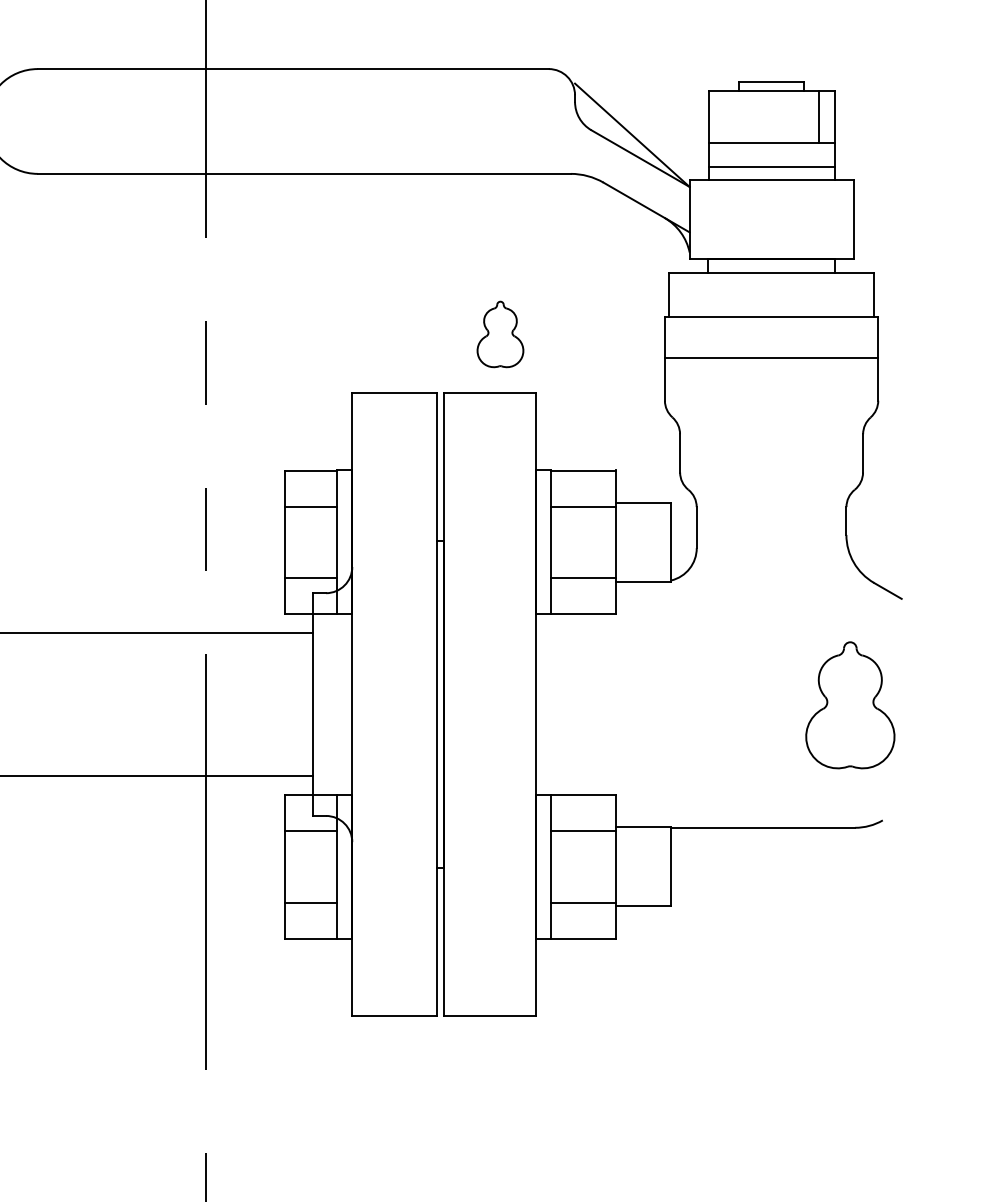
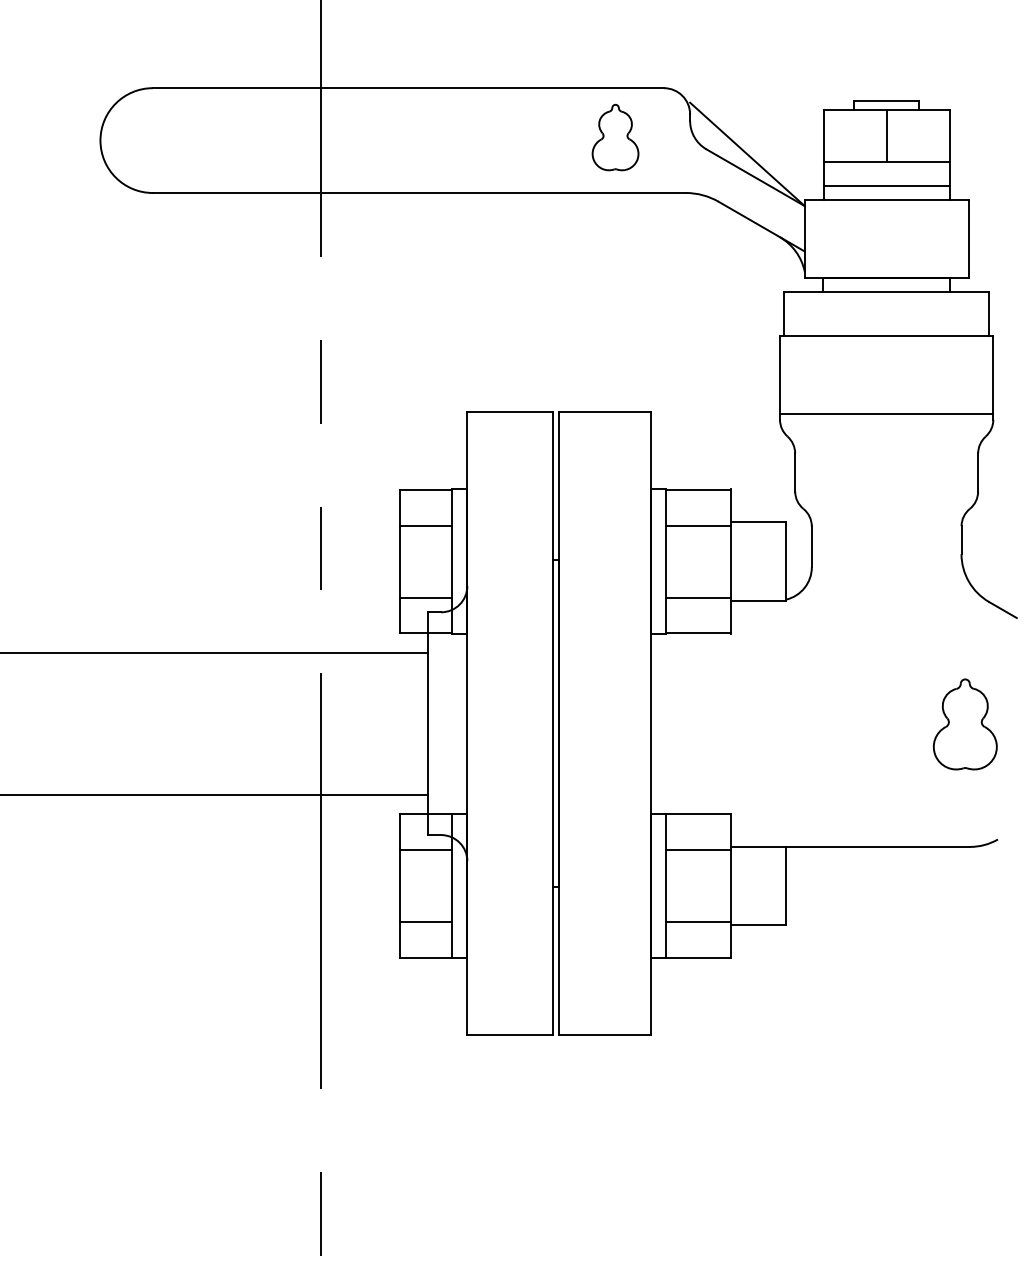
line: (818, 116) -> (886, 135), moved
part: (500, 334) -> (615, 137), moved
line: (771, 357) -> (886, 413), moved
part: (849, 705) -> (964, 724), size x0.71

